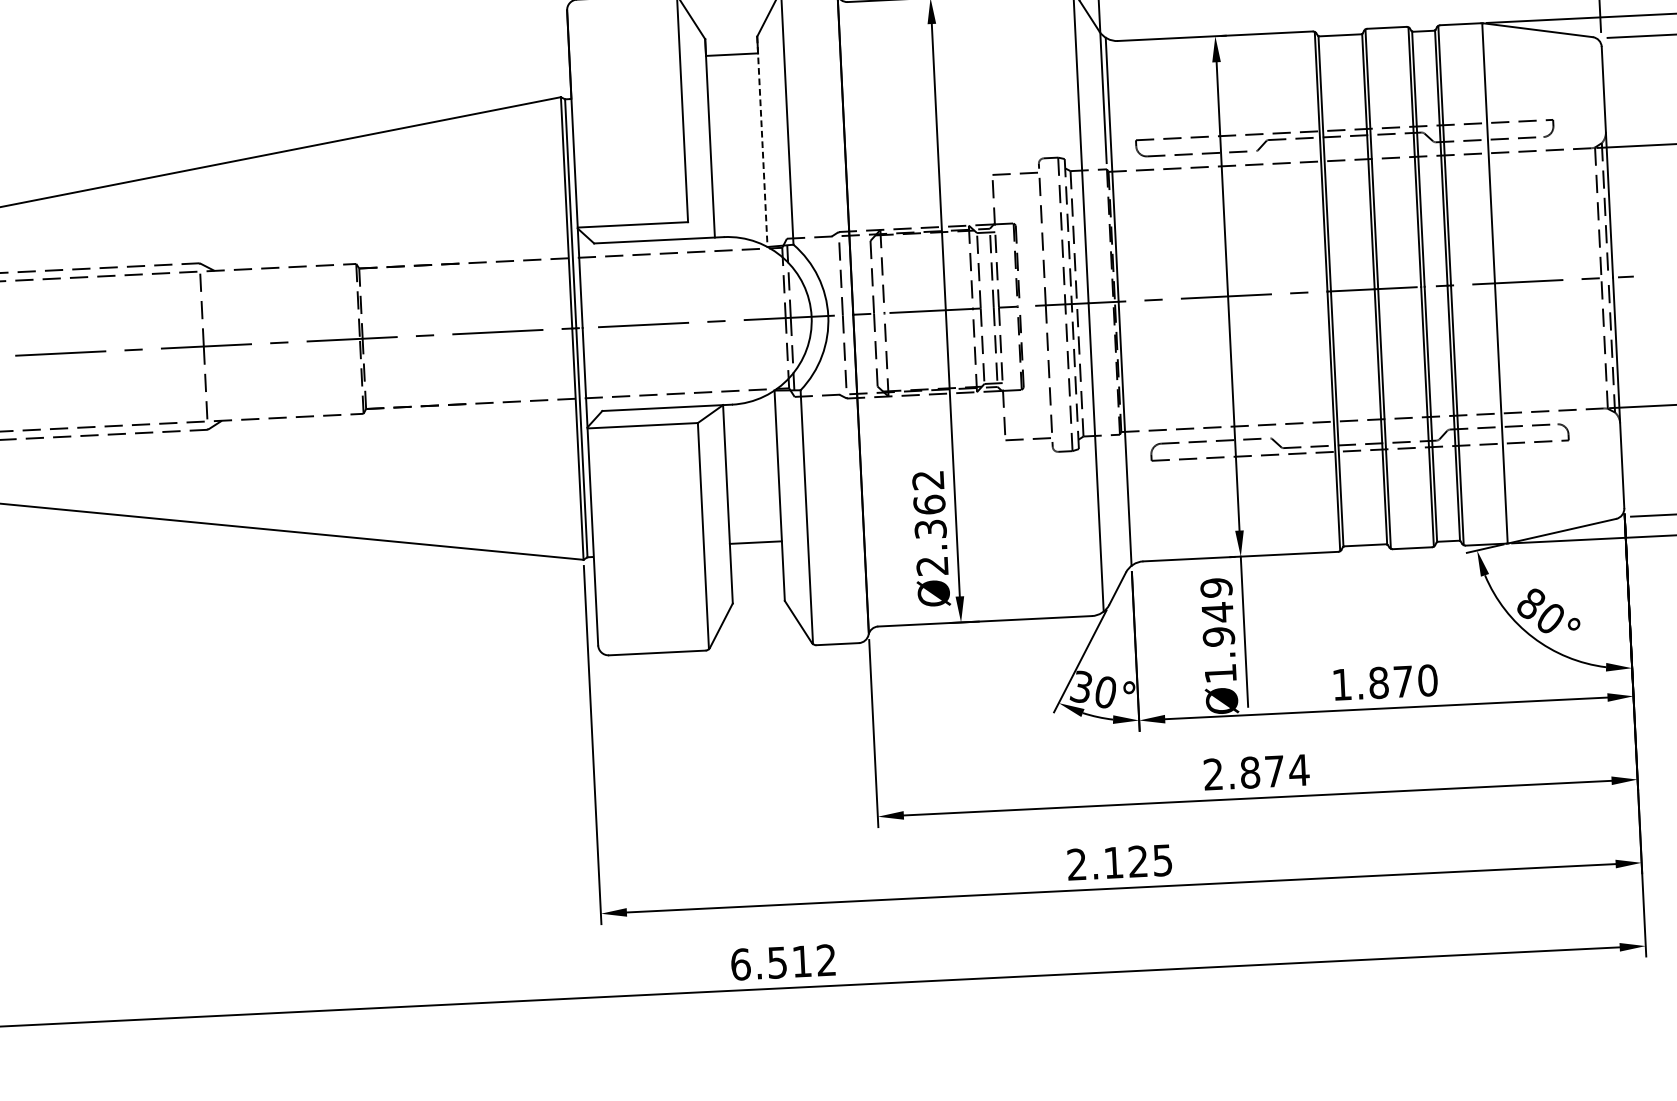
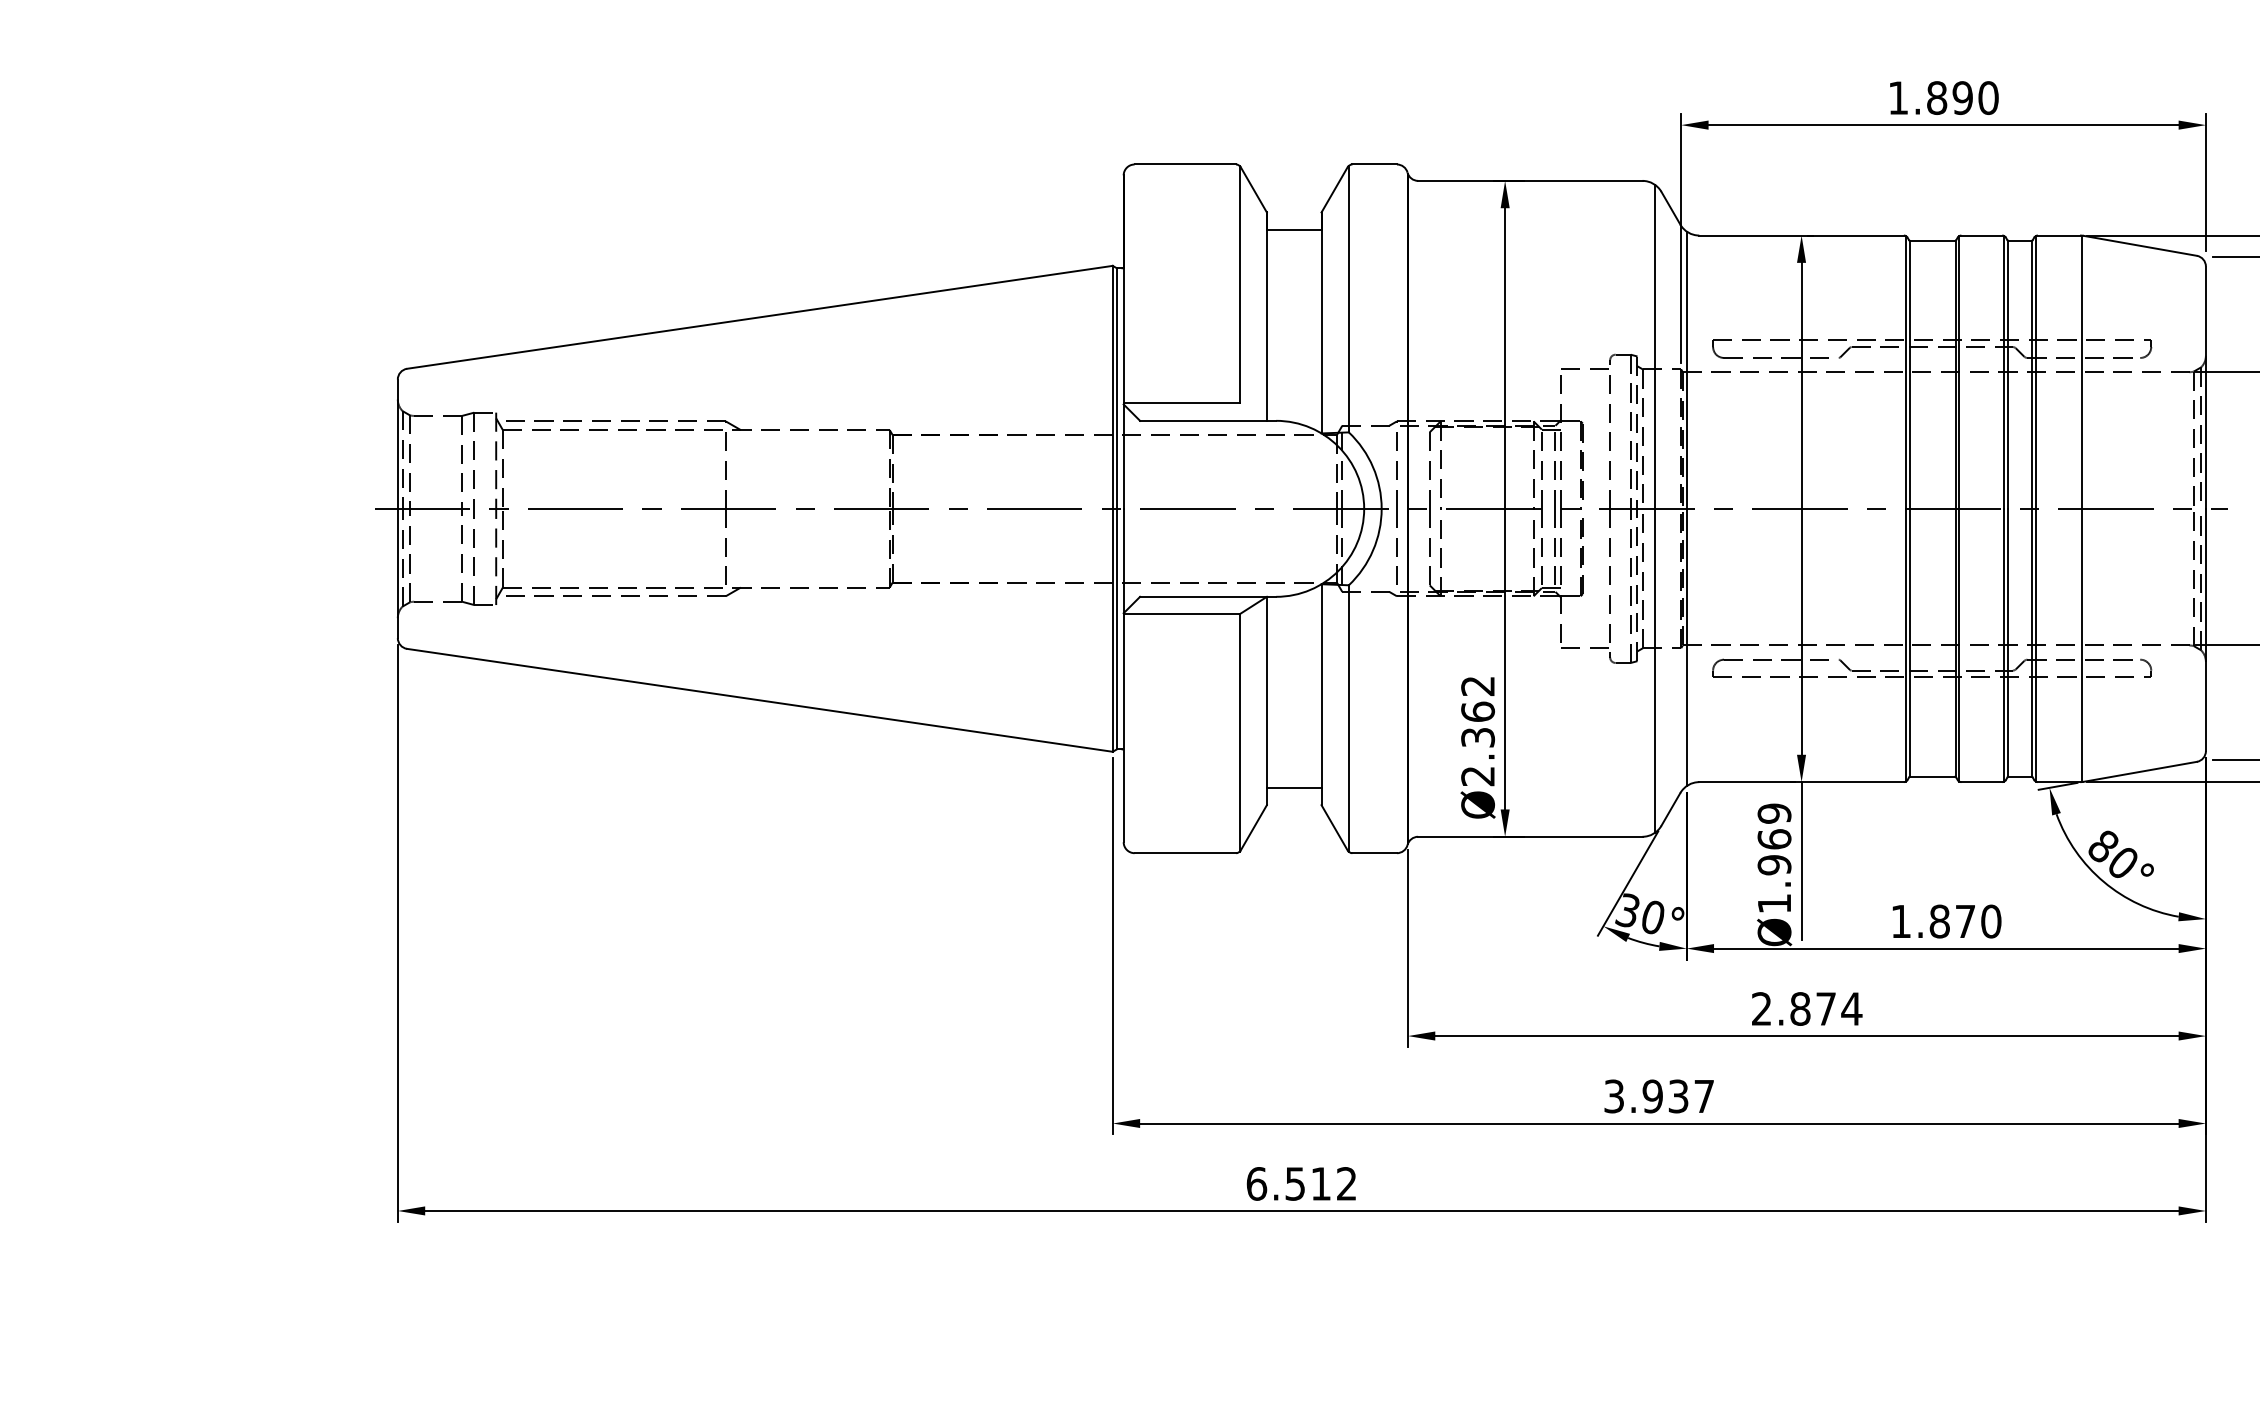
line: (762, 142) -> (1321, 323), dashed -> solid
line: (755, 542) -> (1293, 787), moved
text: (1217, 612) -> (1774, 839), Ø1.949 -> Ø1.969
text: (1119, 862) -> (1658, 1096), 2.125 -> 3.937

